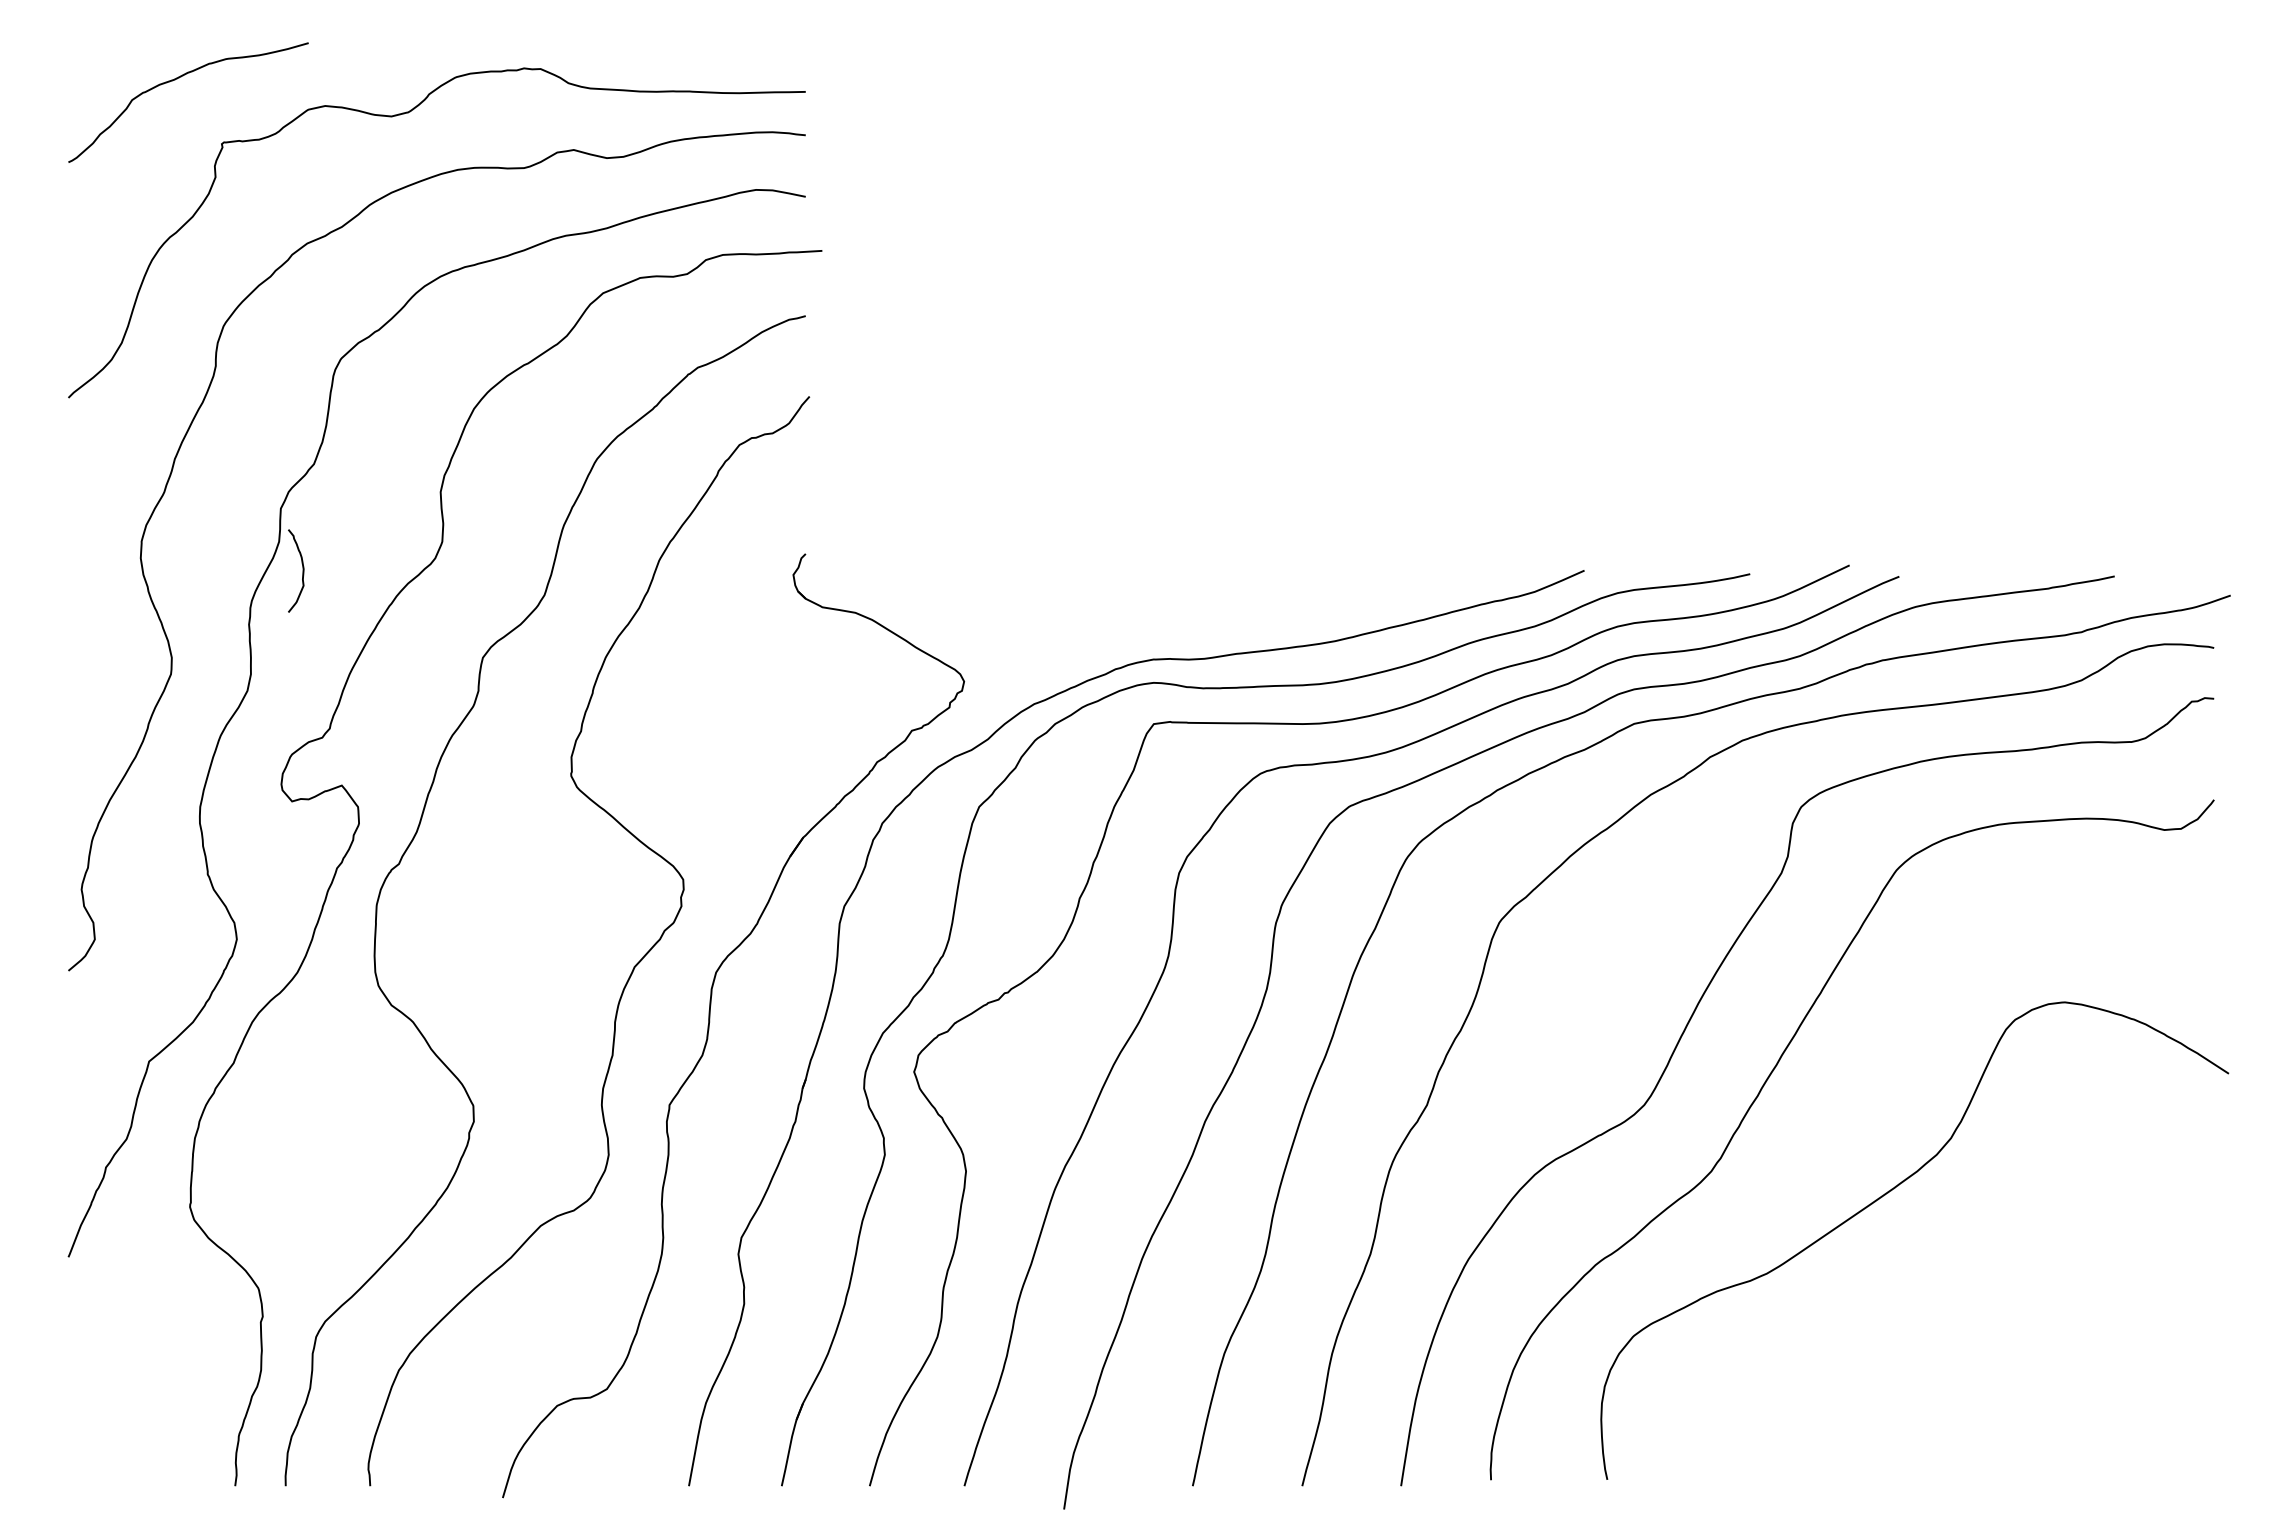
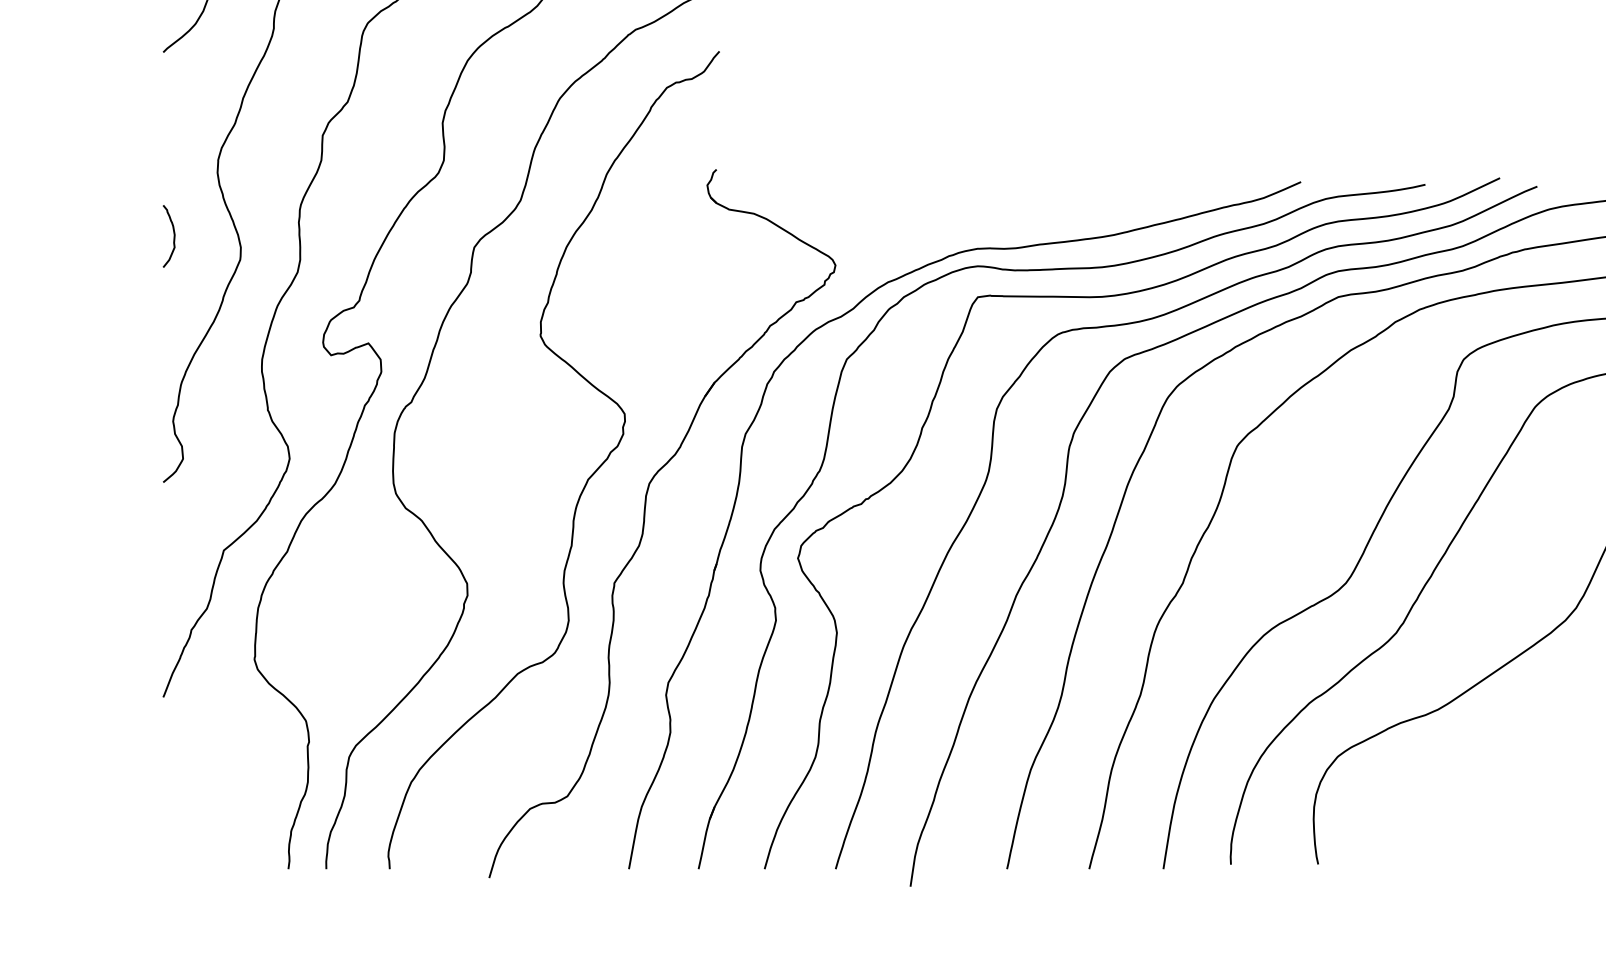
curve: (302, 570) -> (173, 236), moved

